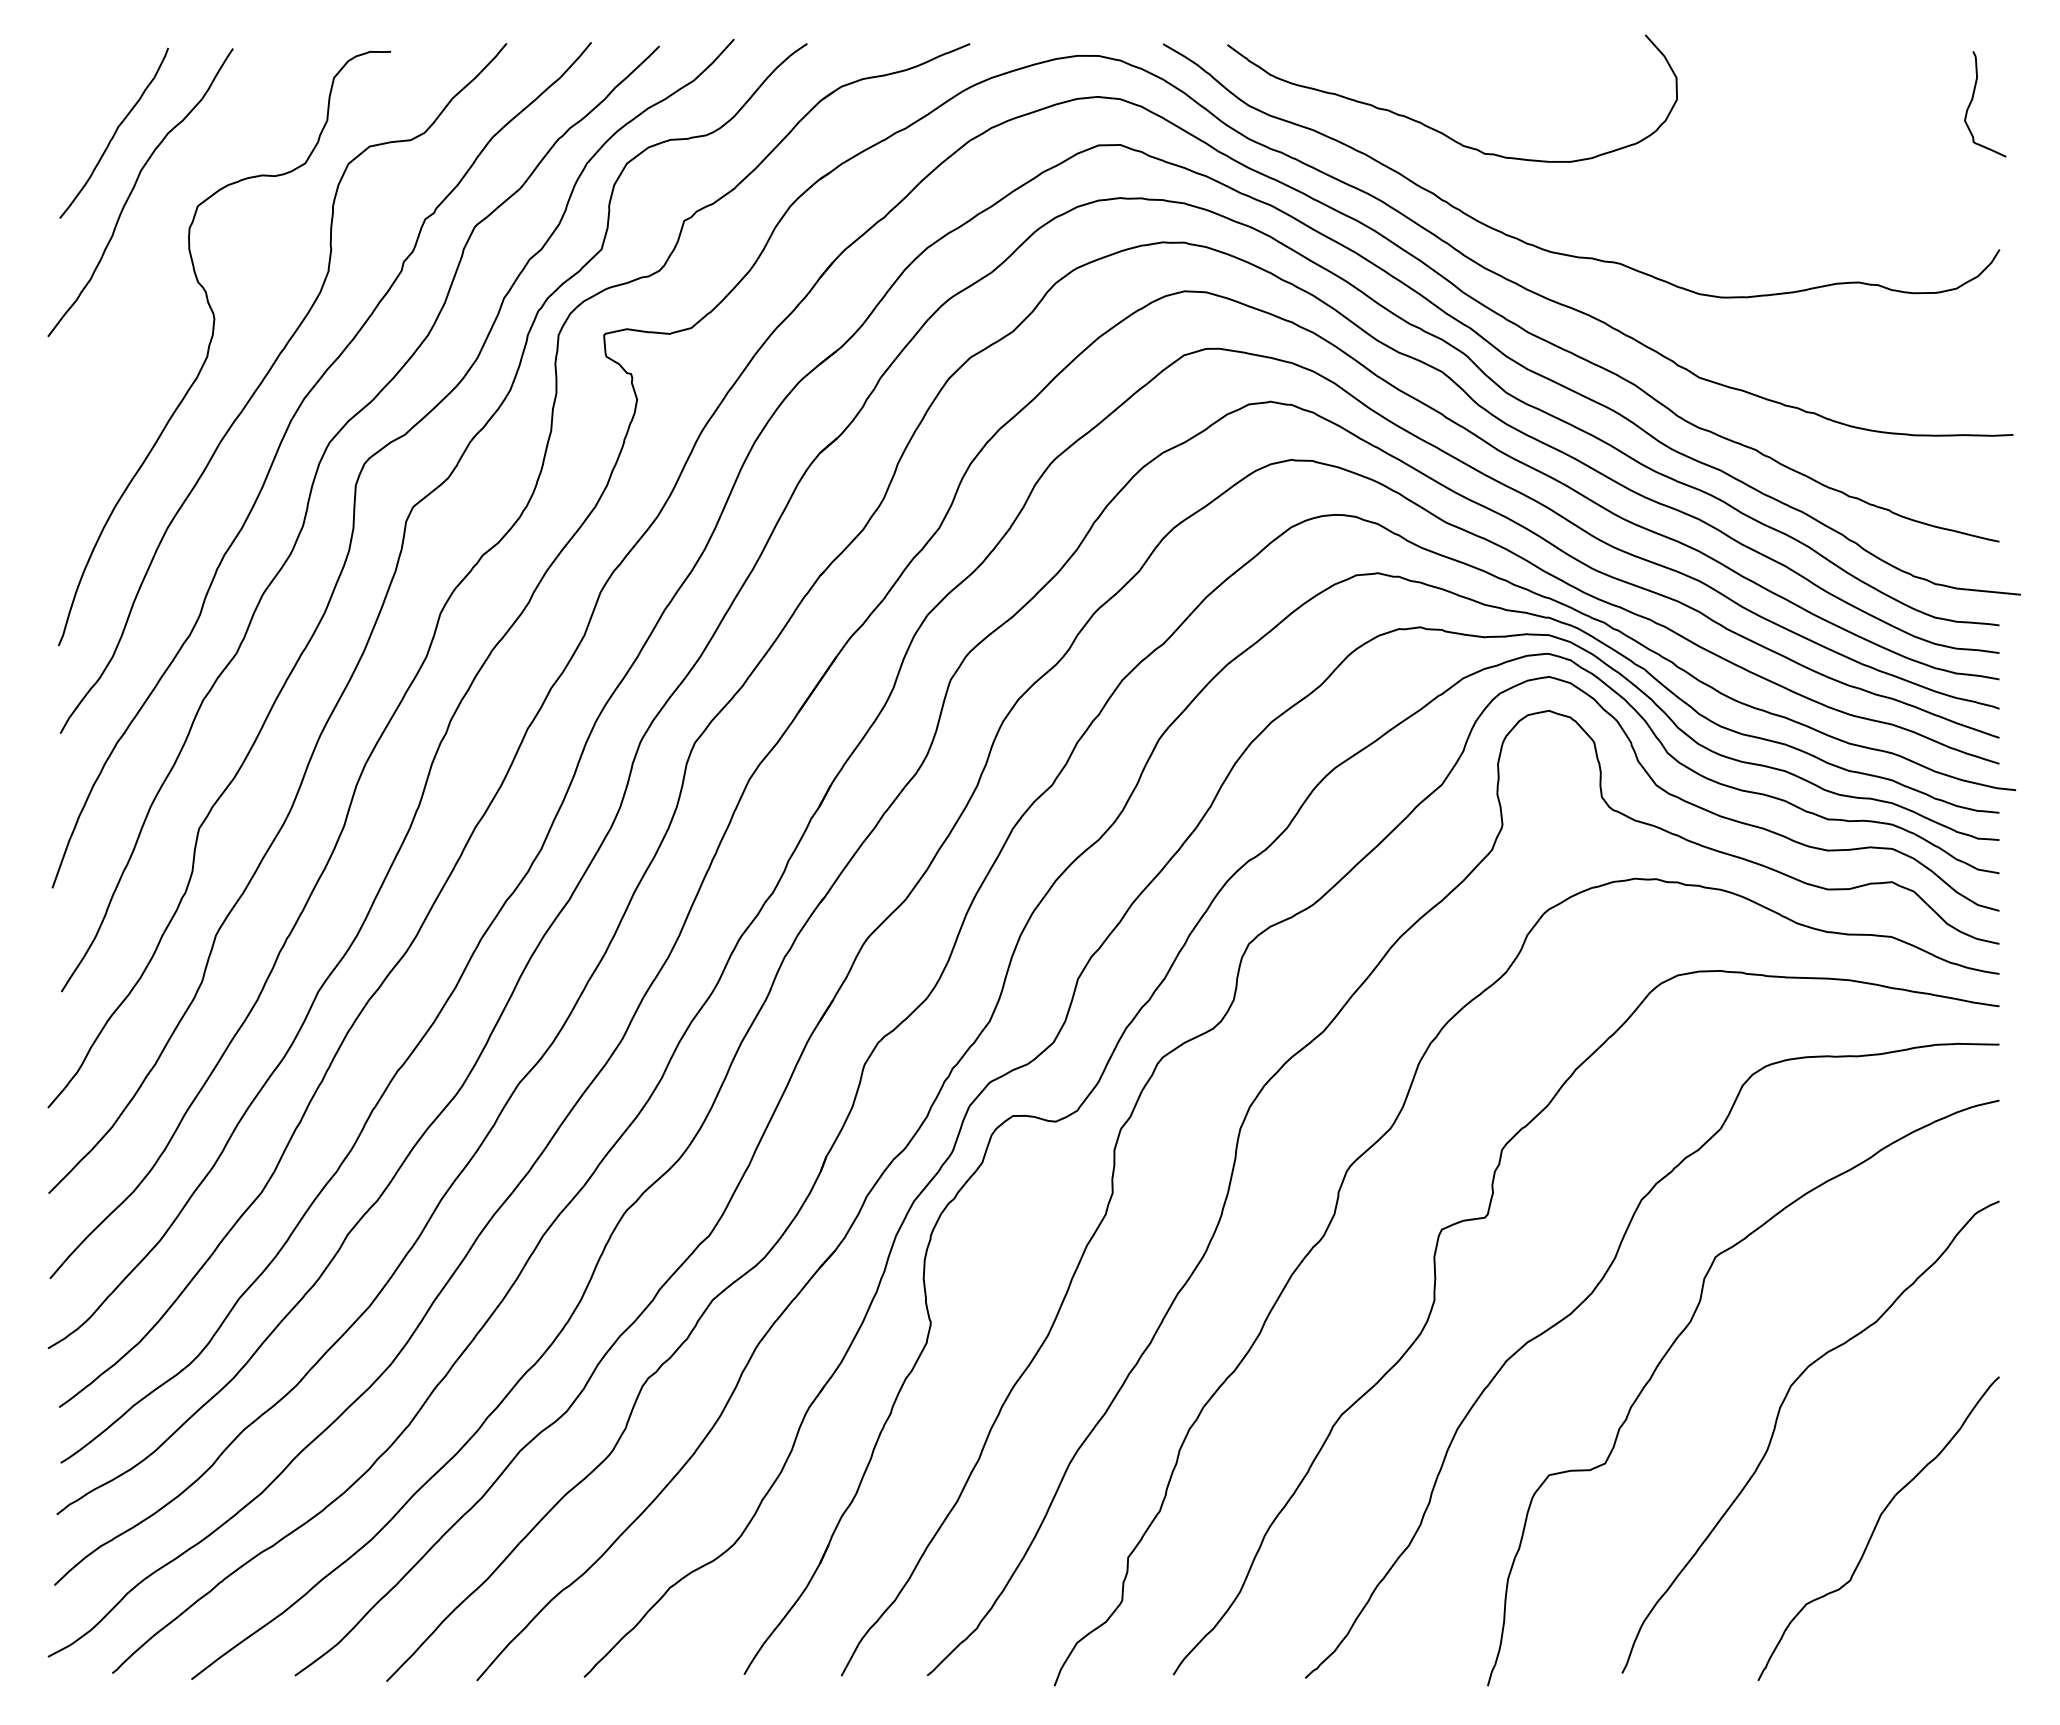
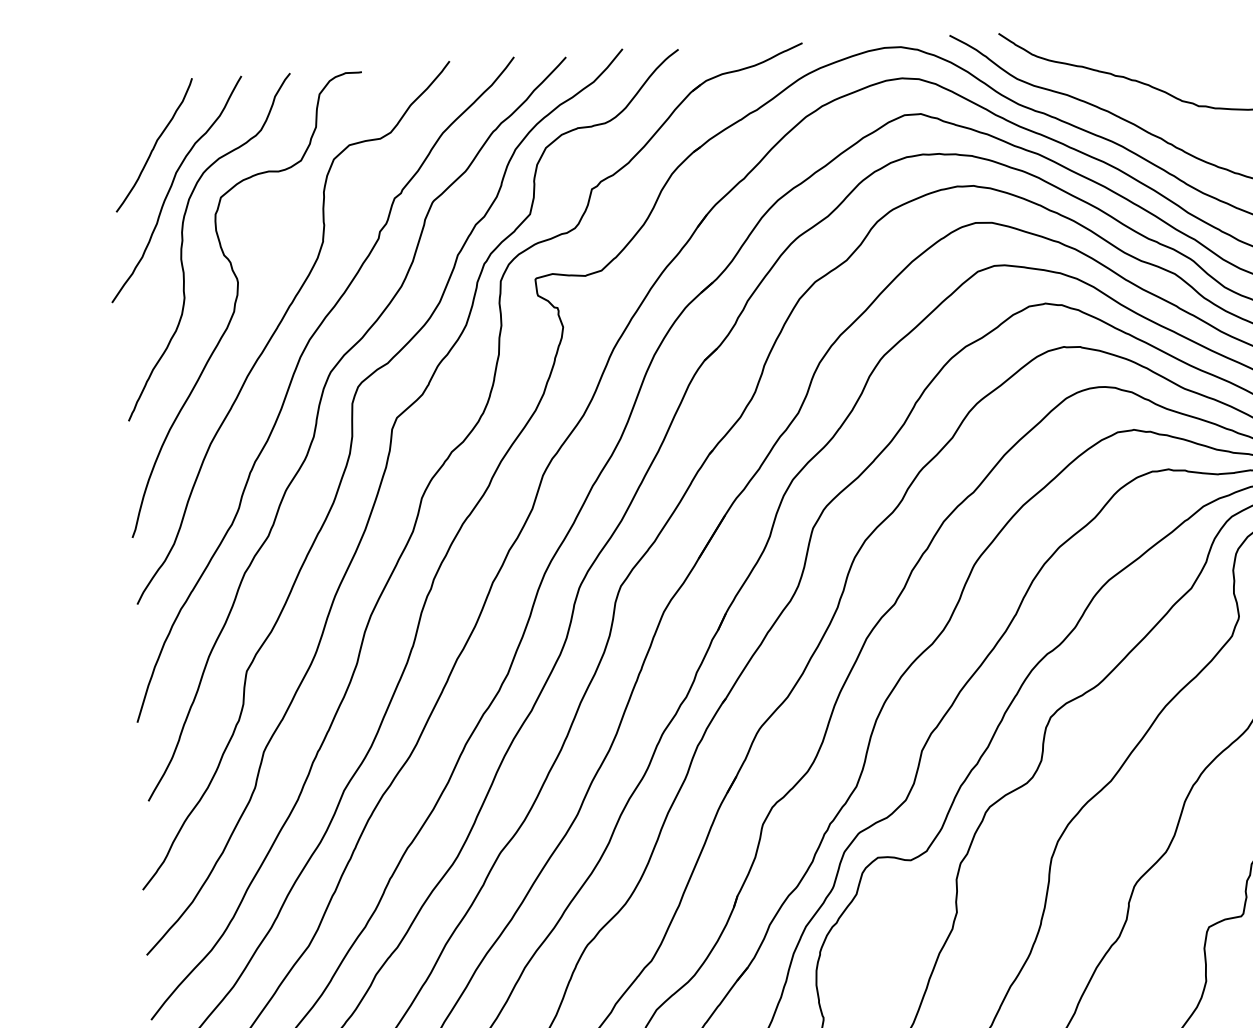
curve: (145, 261) -> (183, 241), added

